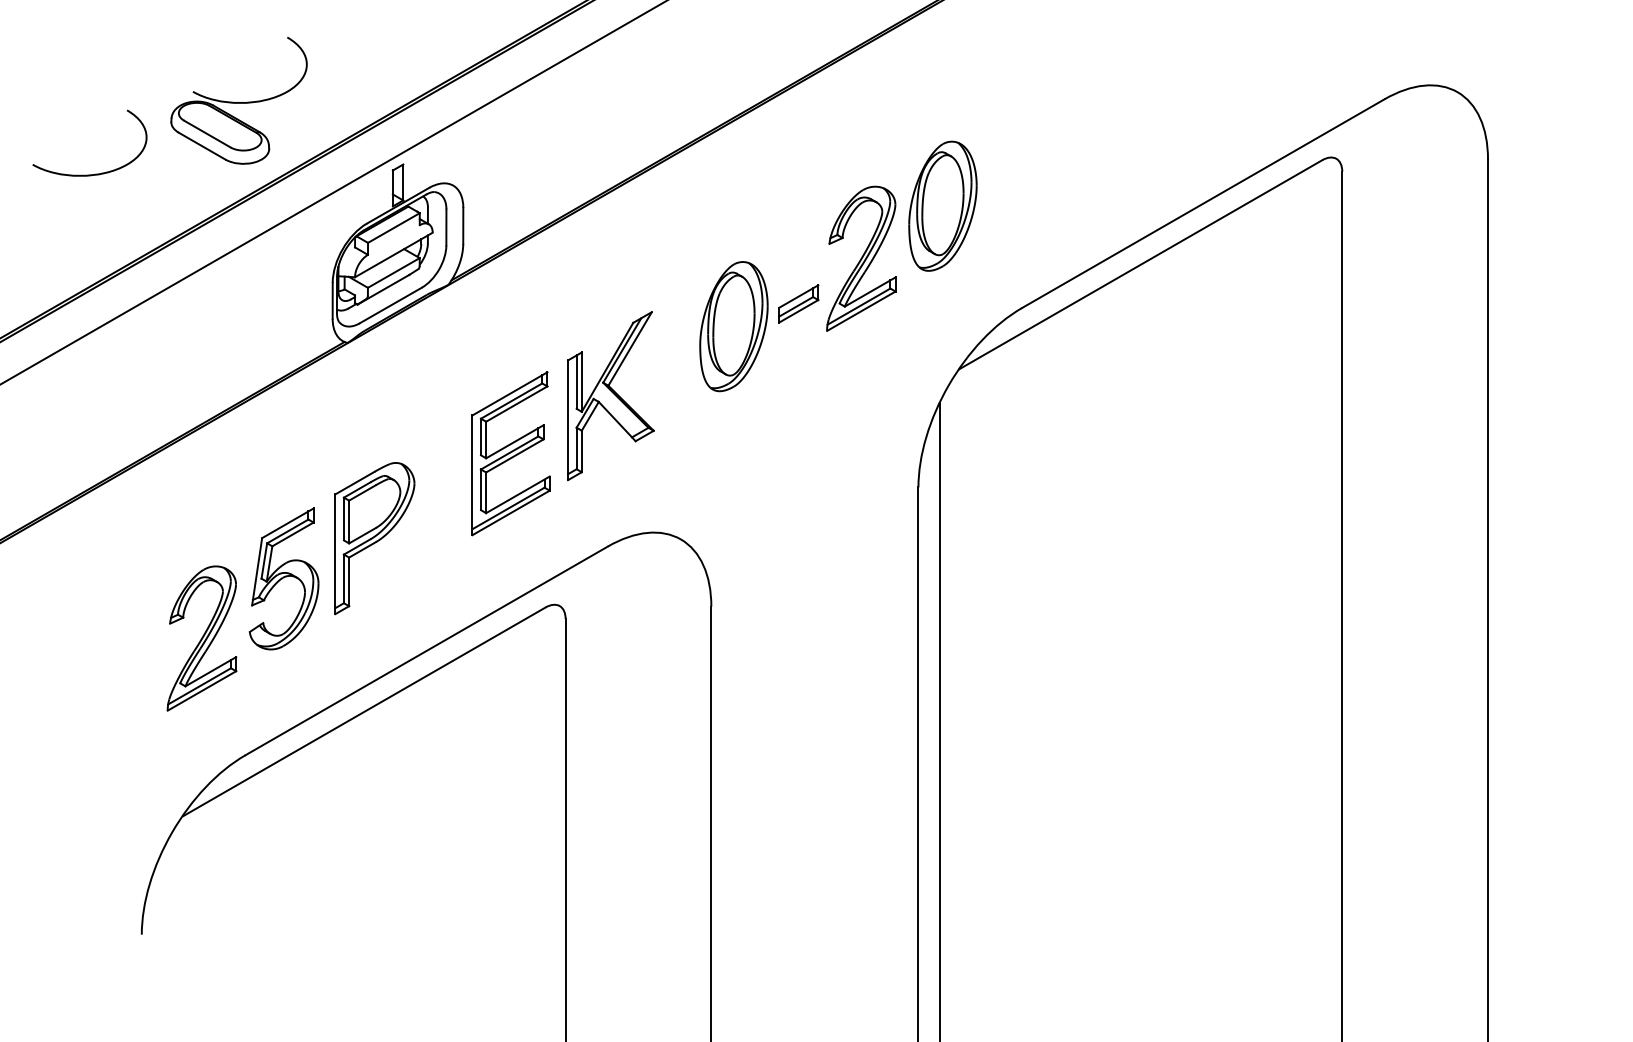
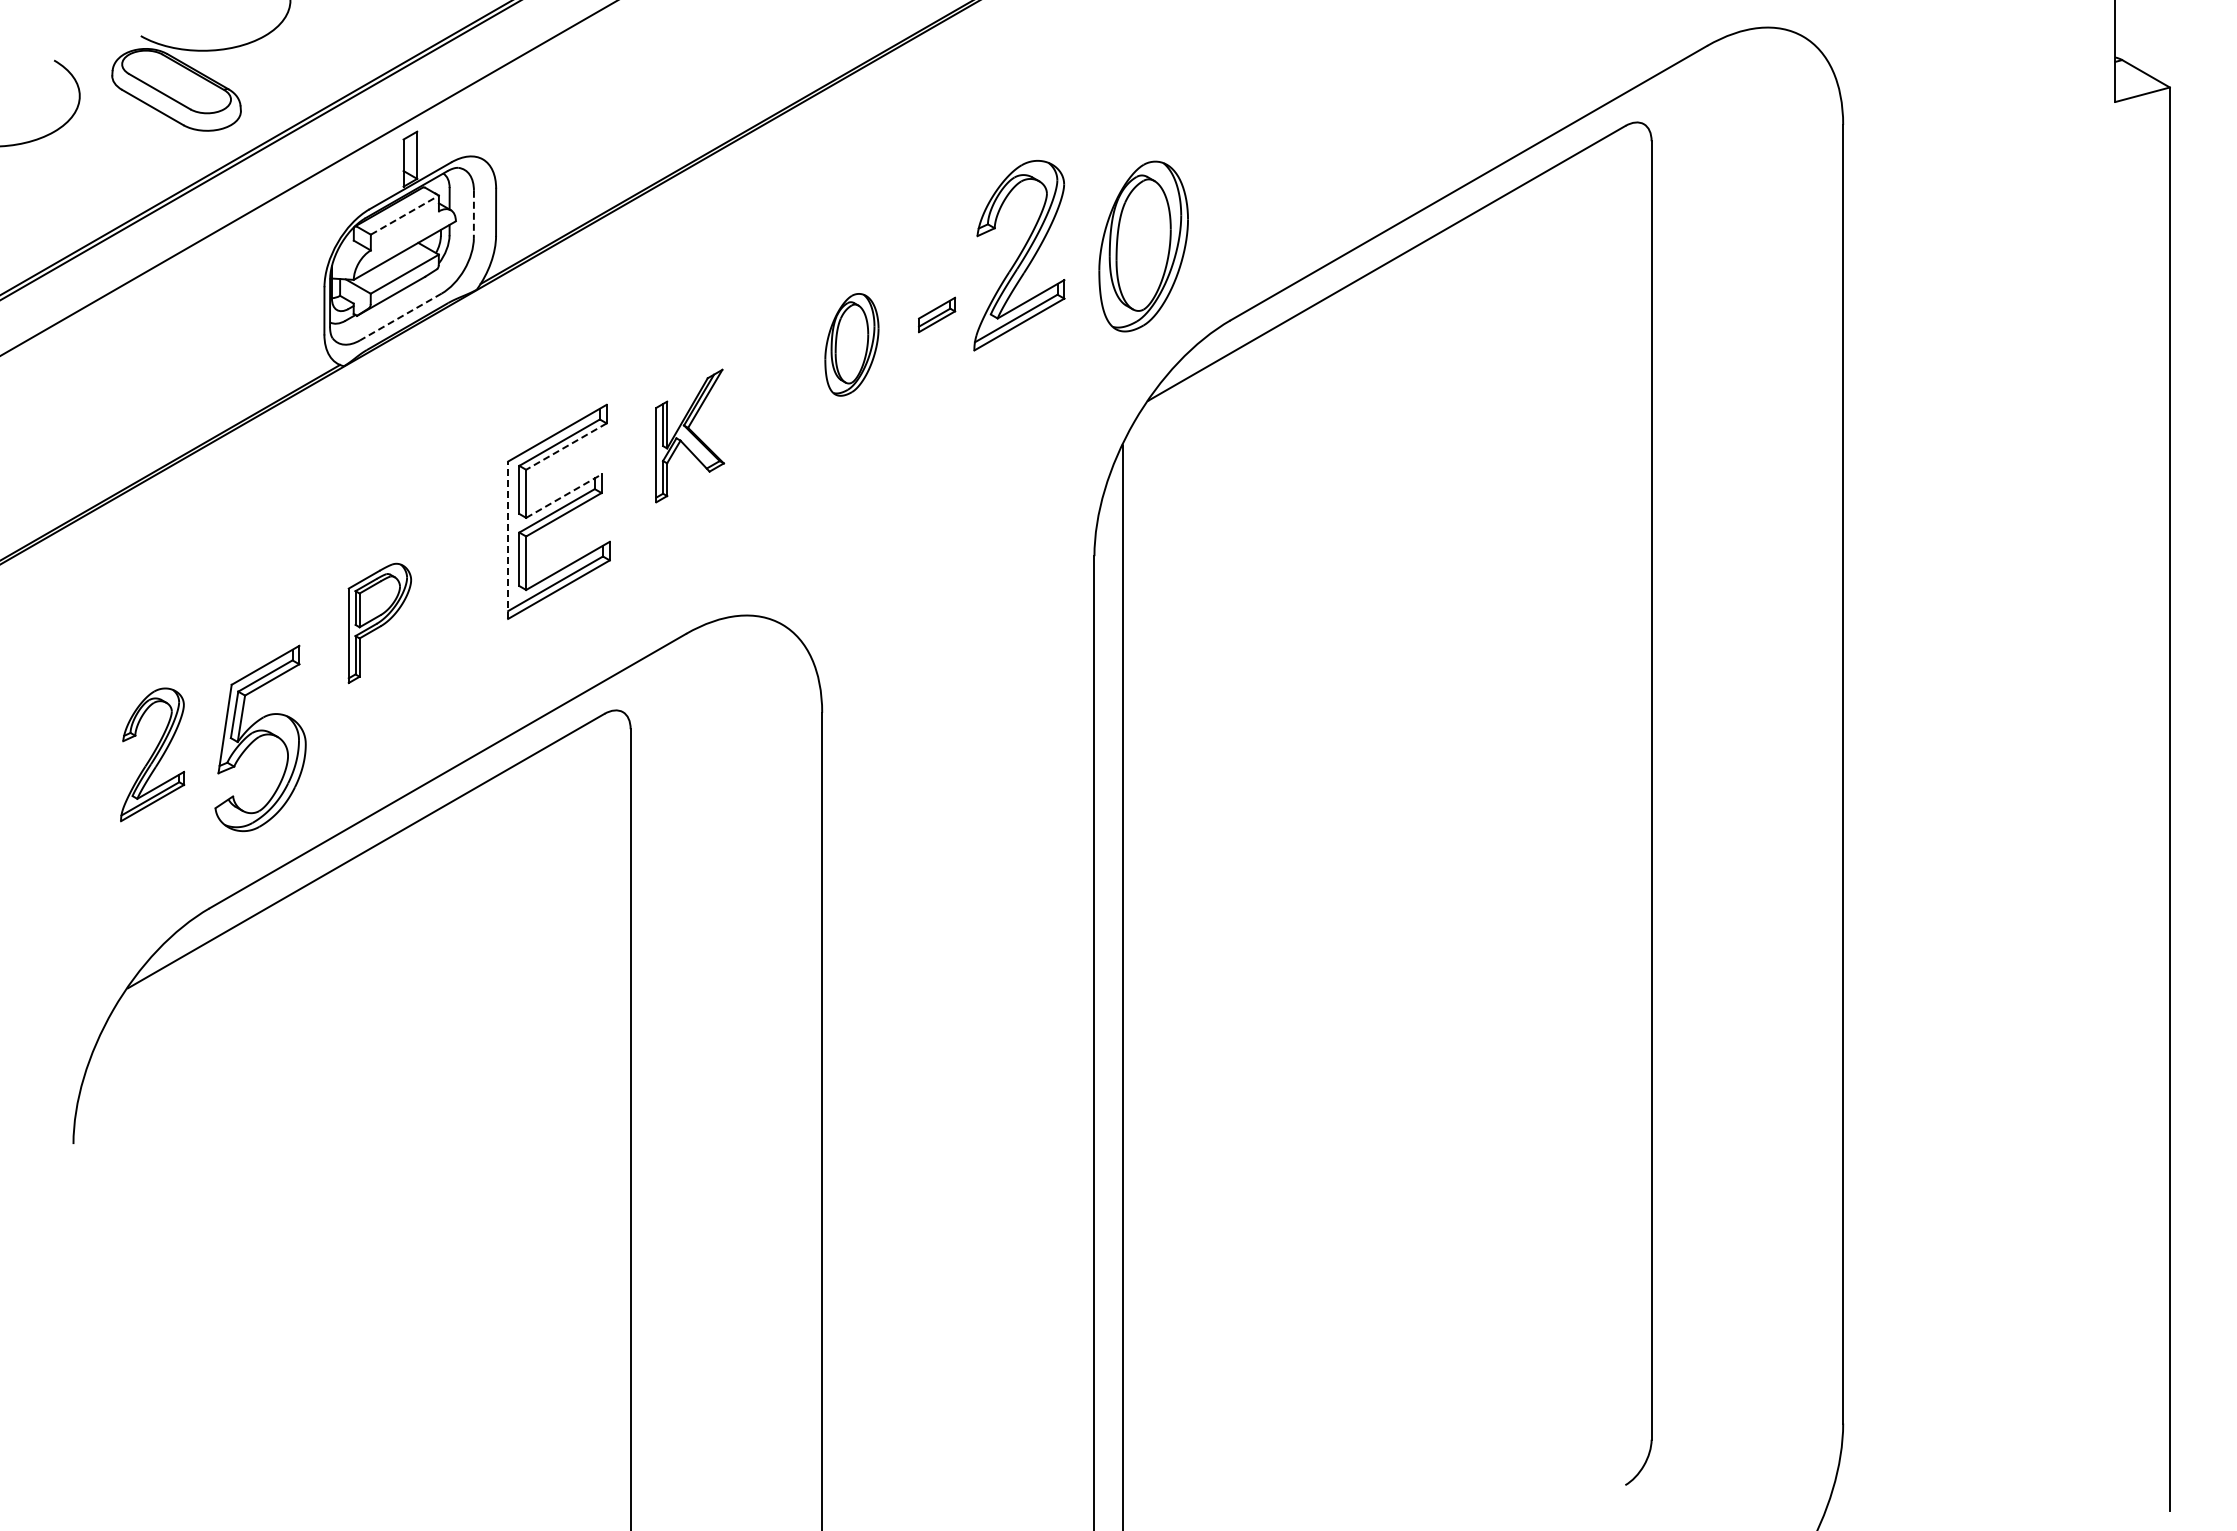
part: (942, 206) -> (1143, 246), moved
line: (394, 227) -> (405, 214), solid -> dashed
line: (446, 227) -> (473, 214), solid -> dashed
part: (798, 303) -> (936, 314), size x0.7
line: (390, 305) -> (400, 317), solid -> dashed
part: (733, 326) -> (851, 344), size x0.6
part: (610, 395) -> (689, 435), size x0.6
line: (516, 404) -> (566, 446), solid -> dashed
line: (514, 442) -> (563, 496), solid -> dashed
line: (472, 475) -> (508, 540), solid -> dashed
part: (374, 538) -> (379, 623), size x0.6
part: (284, 578) -> (260, 738), moved
part: (201, 638) -> (152, 754), size x0.7

